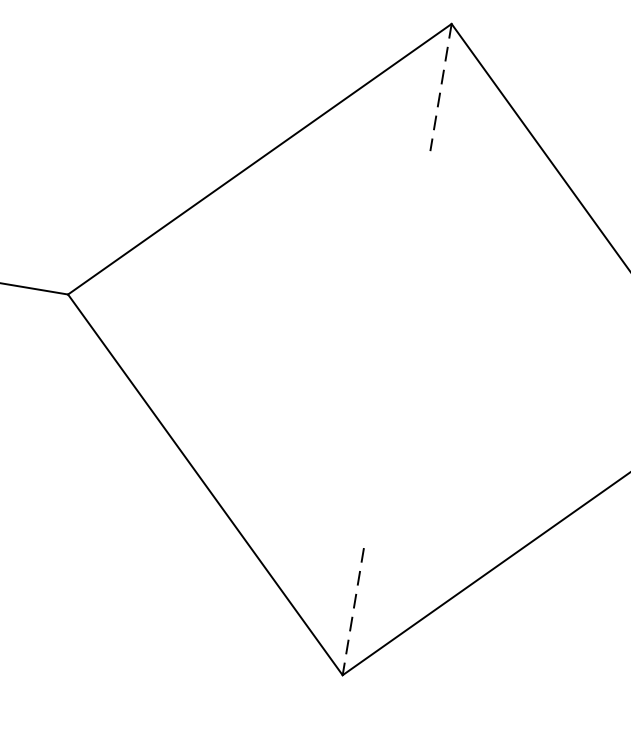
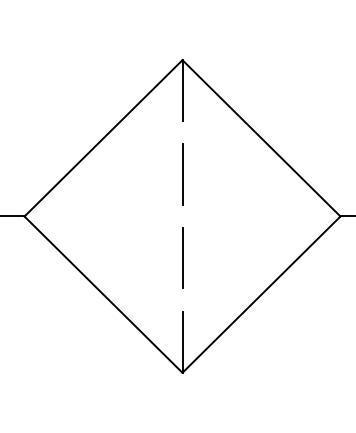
line: (441, 87) -> (182, 90), dashed -> solid
line: (411, 262) -> (182, 174), added
line: (382, 435) -> (182, 257), added
line: (353, 612) -> (182, 342), dashed -> solid

